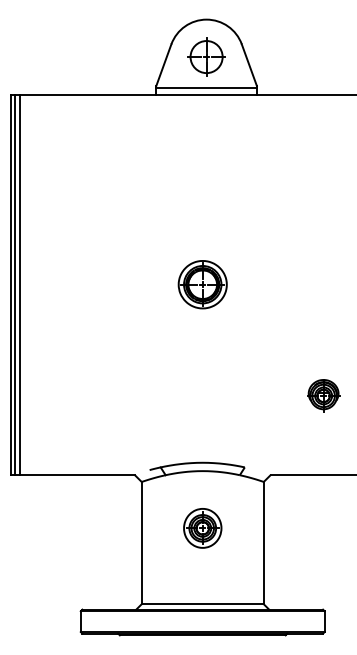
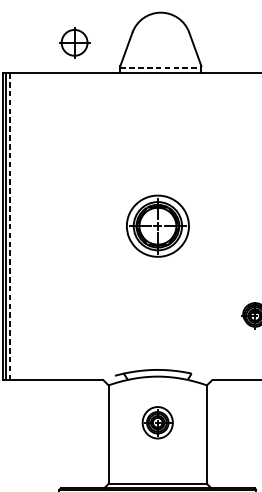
part: (206, 56) -> (74, 42), moved
line: (207, 88) -> (161, 68), solid -> dashed
part: (202, 284) -> (157, 226), size x1.6
line: (19, 285) -> (10, 227), solid -> dashed

